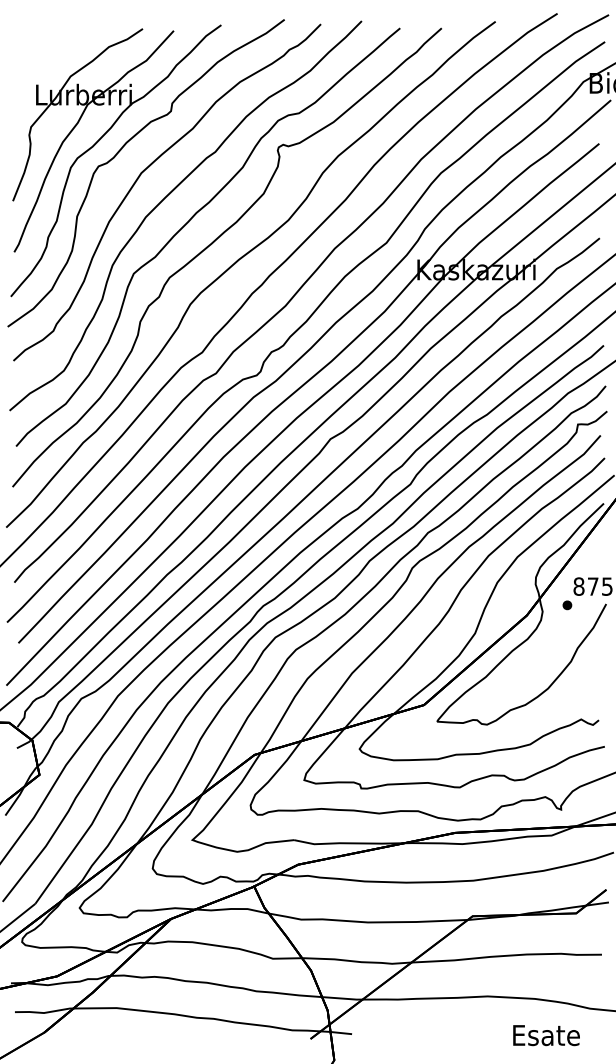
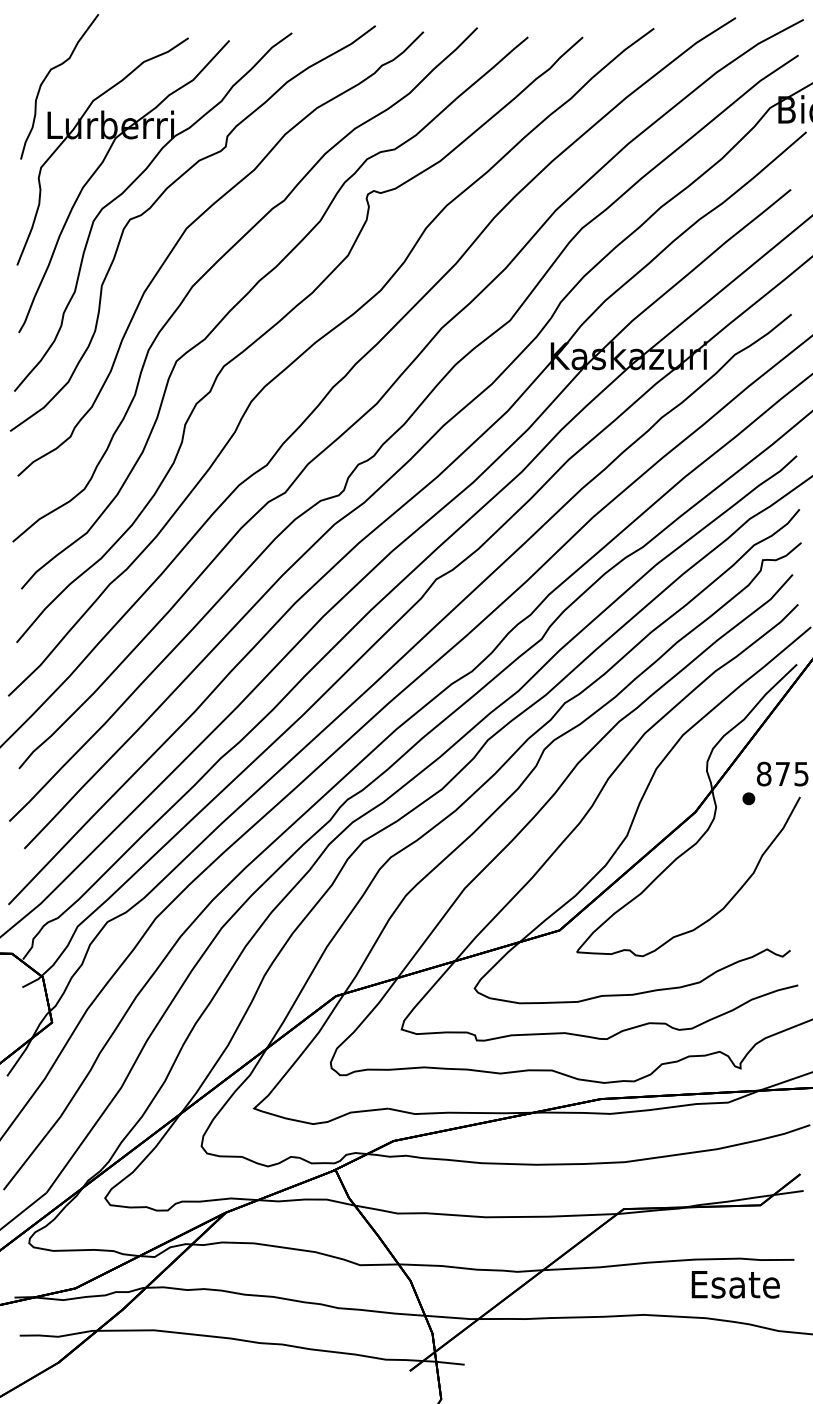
part: (35, 59) -> (46, 78), added
text: (546, 1035) -> (735, 1284), moved

